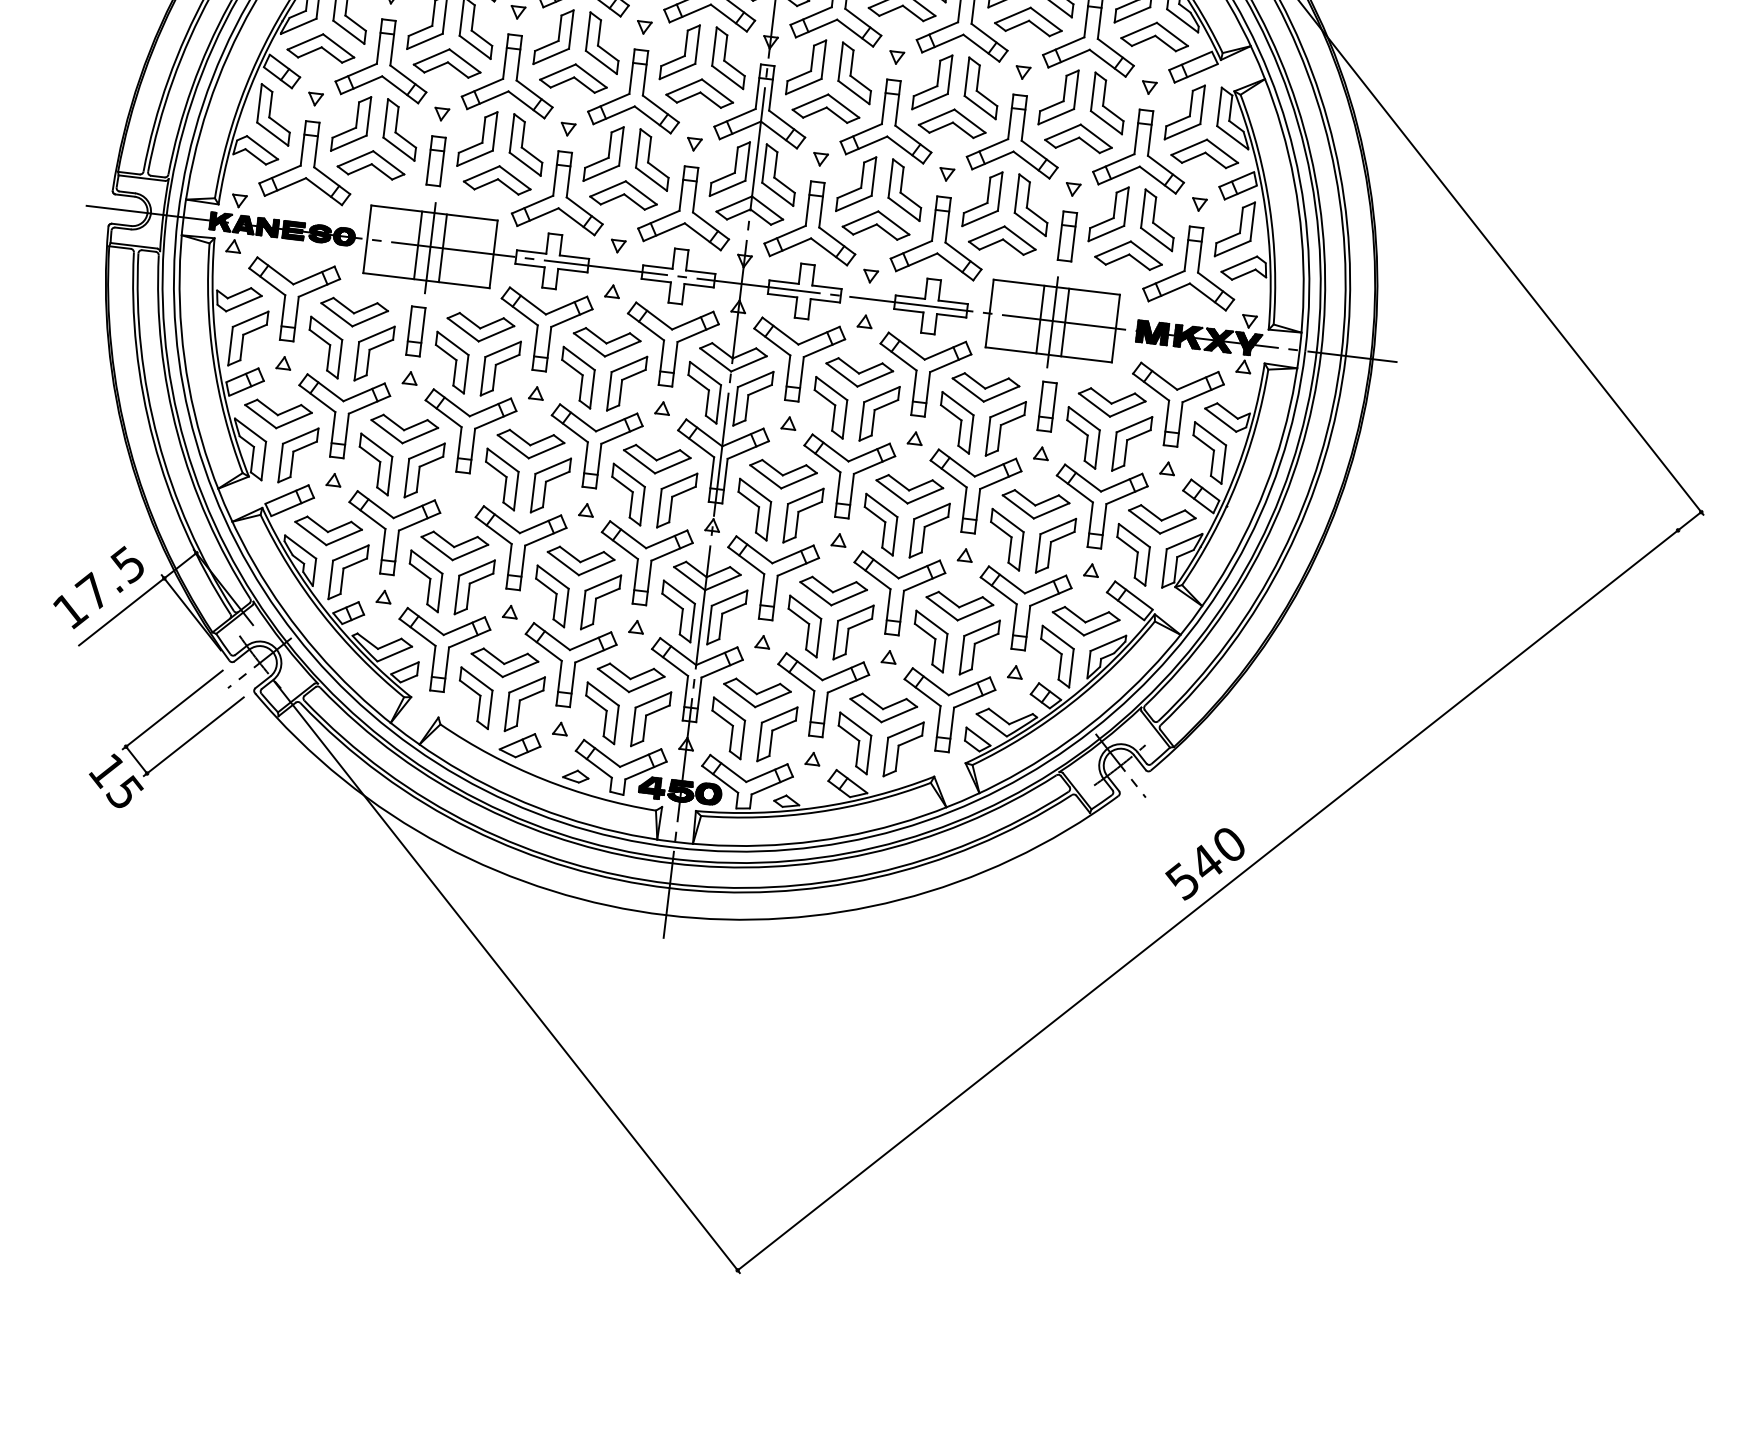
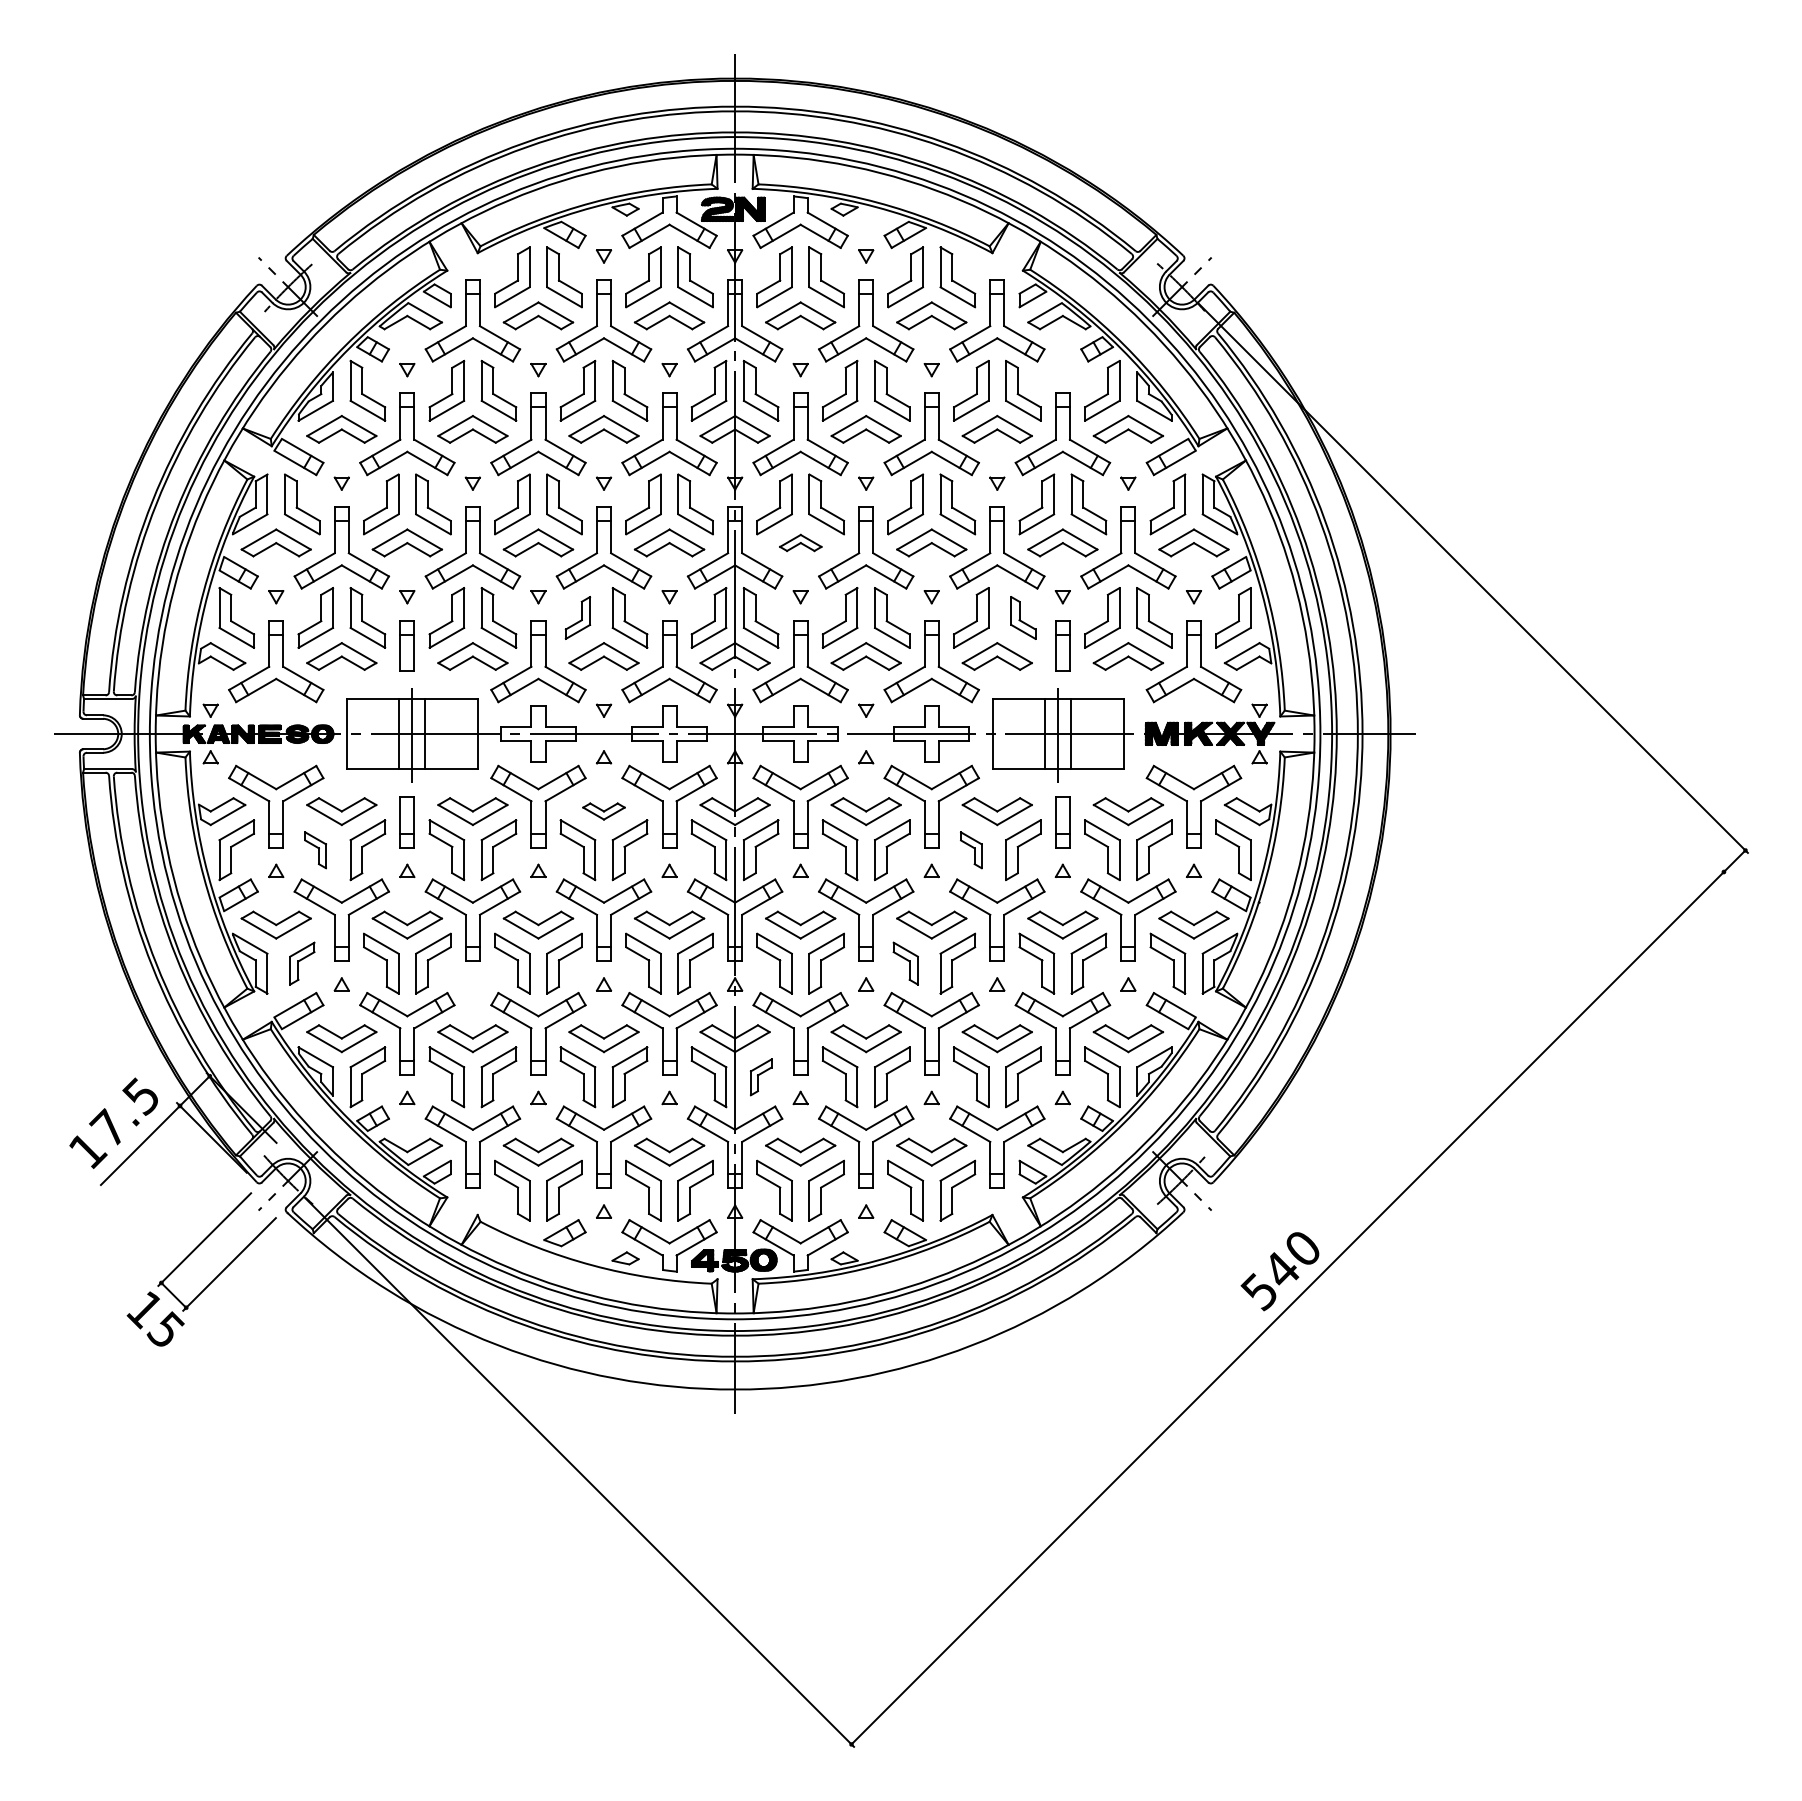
part: (826, 106) -> (800, 542), size x0.6
part: (603, 153) -> (577, 617), size x0.7
part: (1032, 204) -> (1023, 617), size x0.7
part: (605, 343) -> (603, 811), size x0.6
part: (324, 347) -> (315, 850), size x0.6
part: (955, 423) -> (971, 850), size x0.6
part: (298, 455) -> (302, 963), size x0.7
part: (879, 524) -> (905, 963), size x0.7
part: (727, 617) -> (761, 1077), size x0.6

